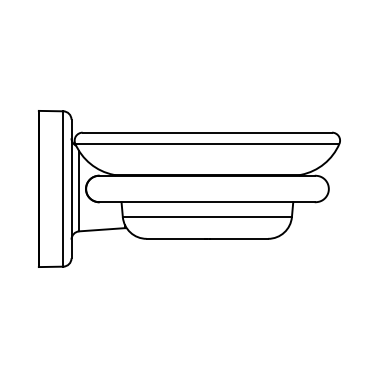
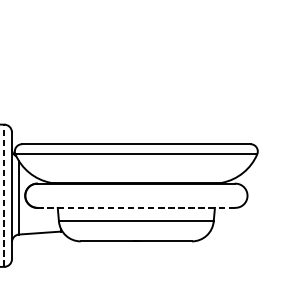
line: (63, 189) -> (4, 196), solid -> dashed
line: (206, 202) -> (135, 208), solid -> dashed

